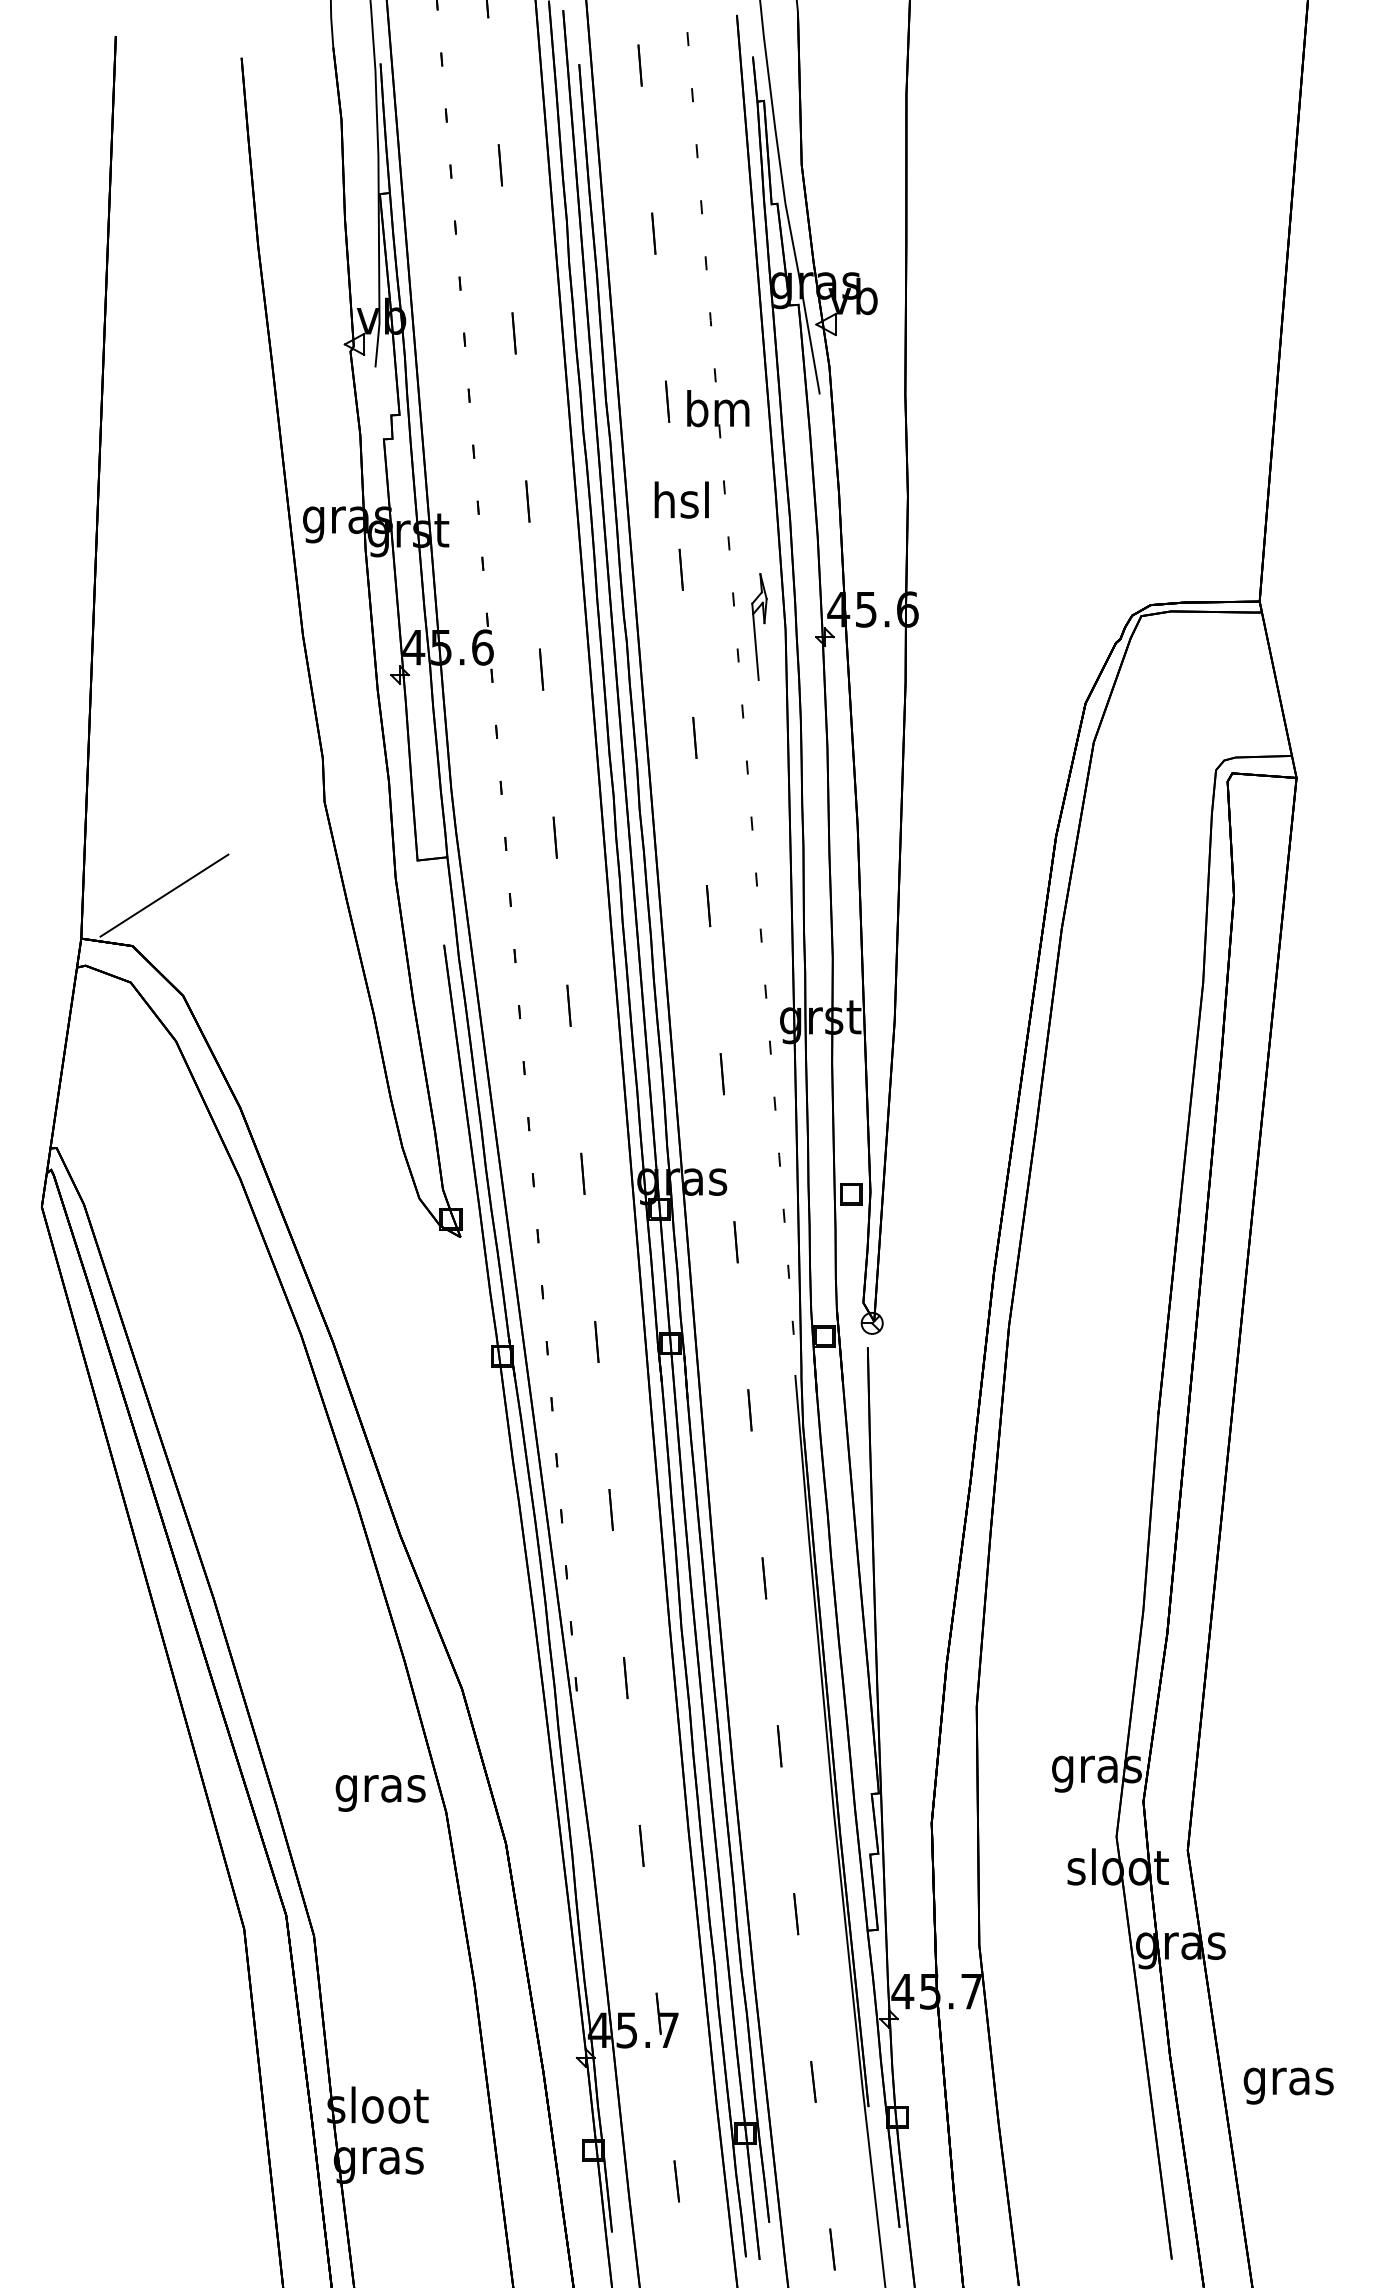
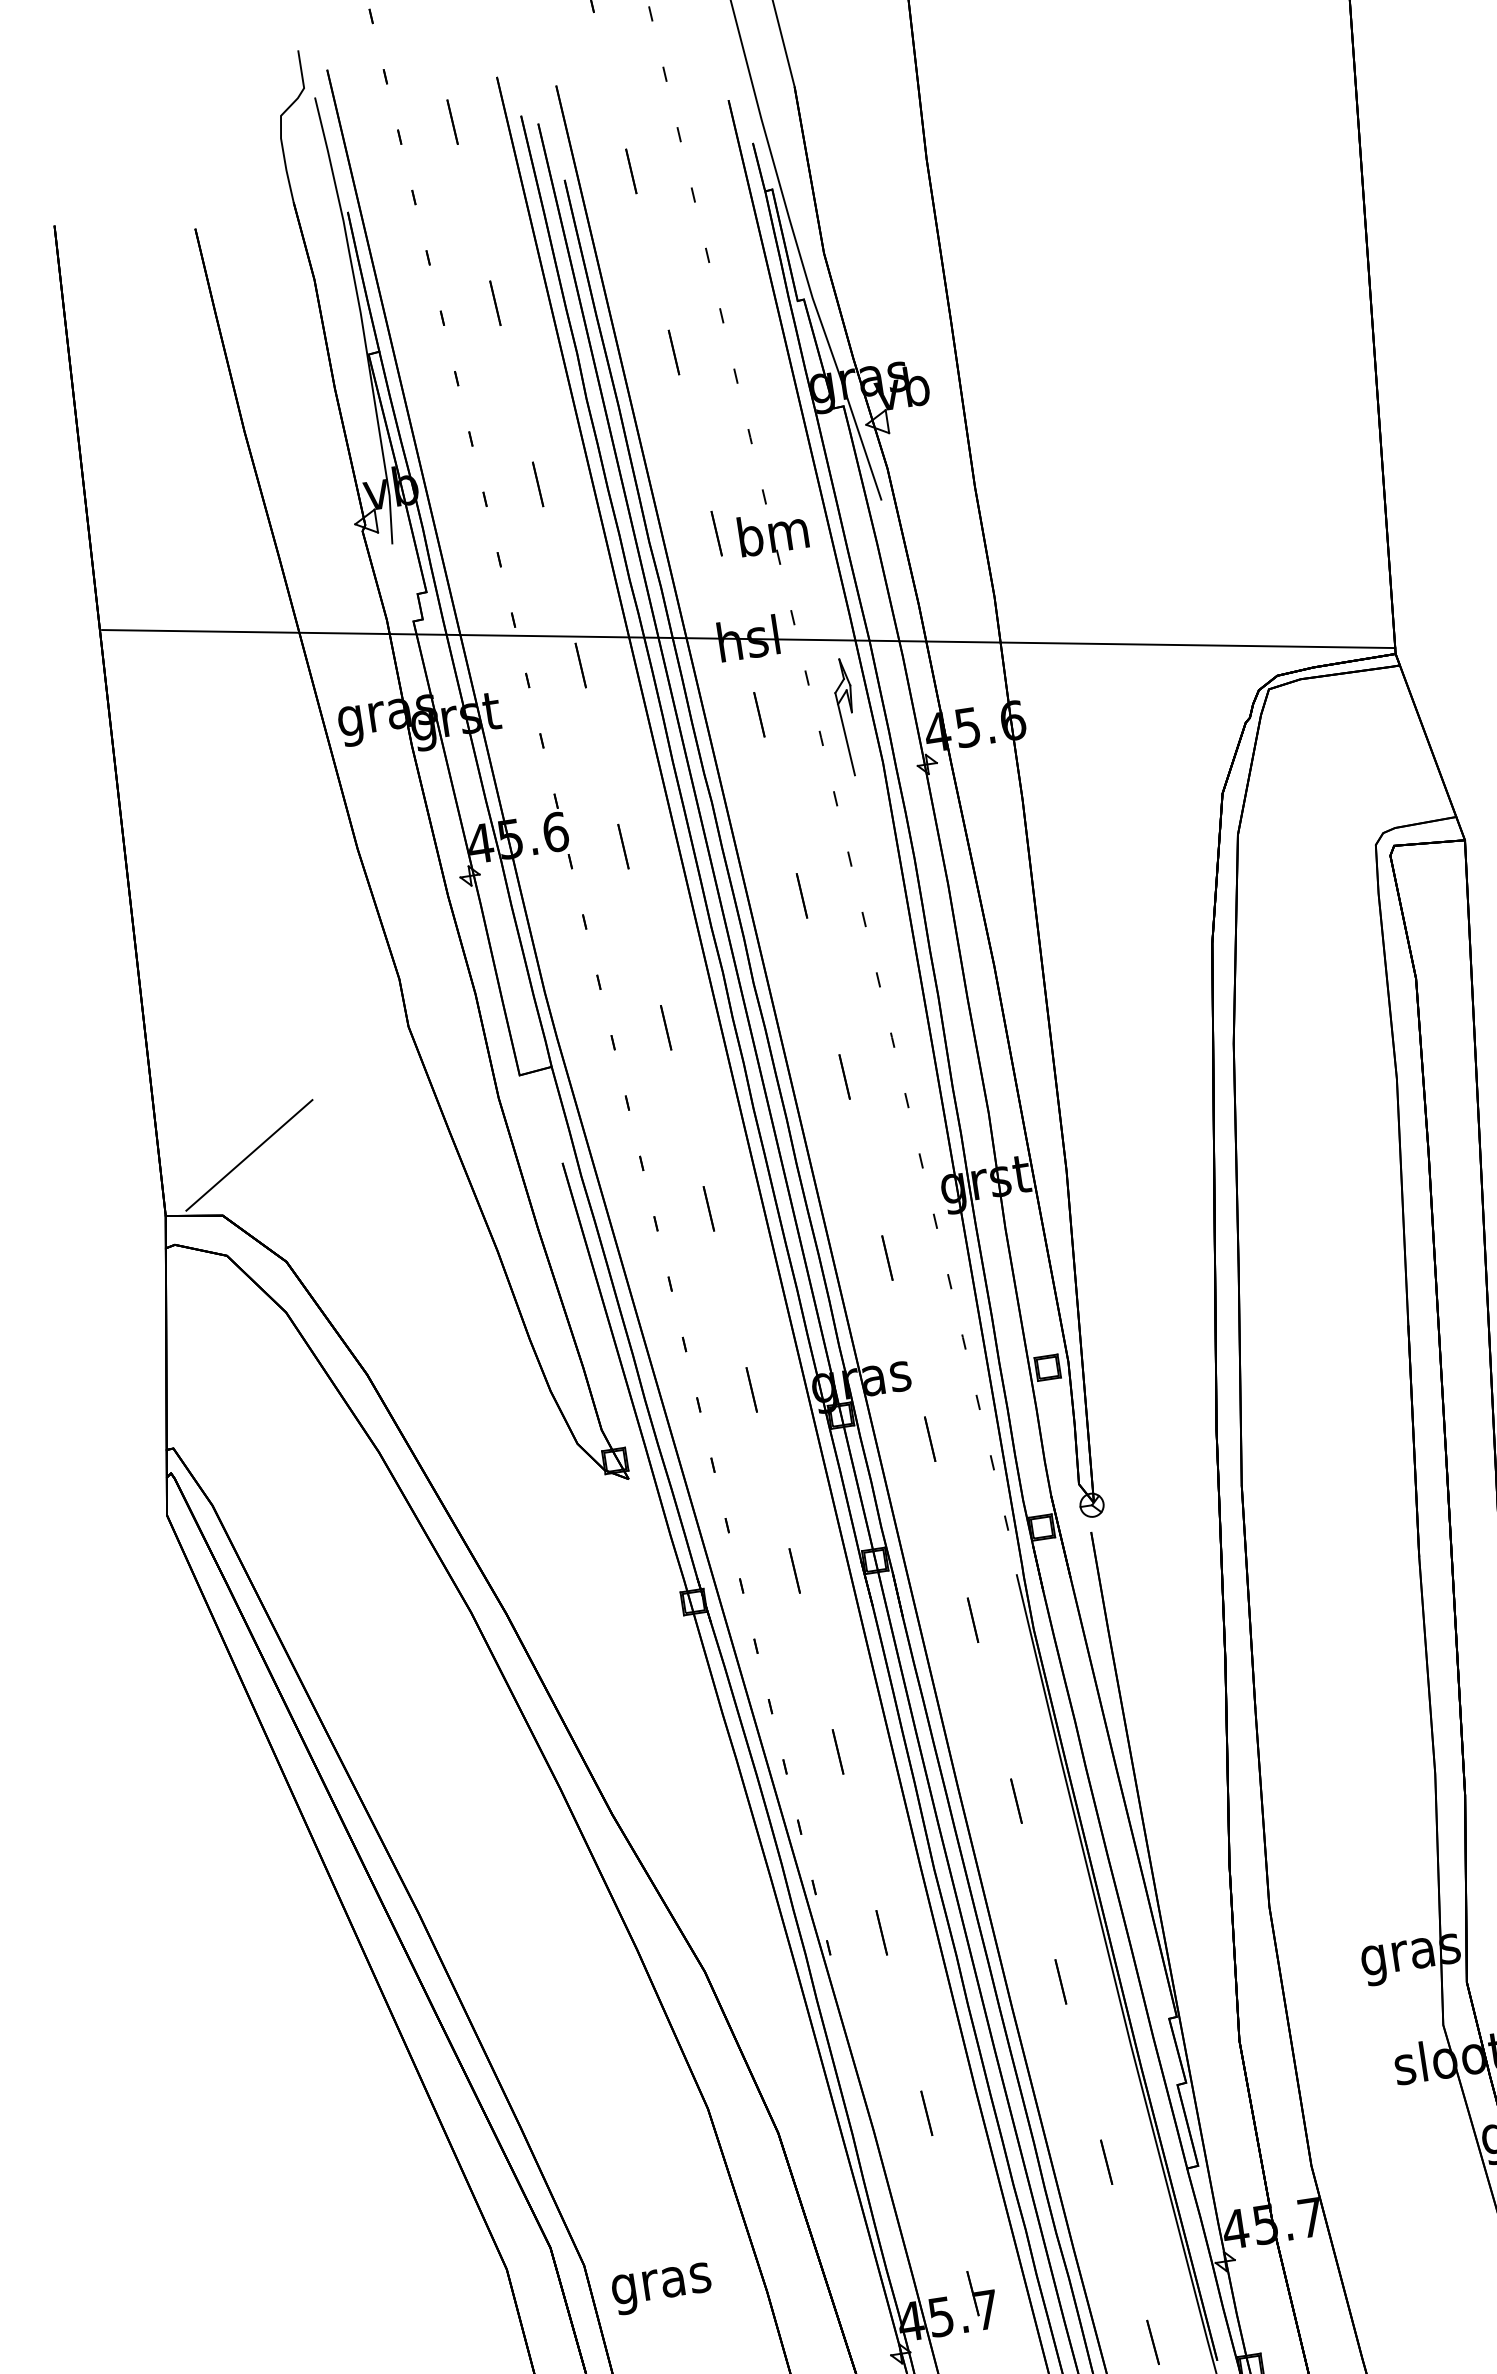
line: (681, 500) -> (748, 639), added
part: (759, 626) -> (847, 716), moved
text: (380, 1793) -> (661, 2289), moved

